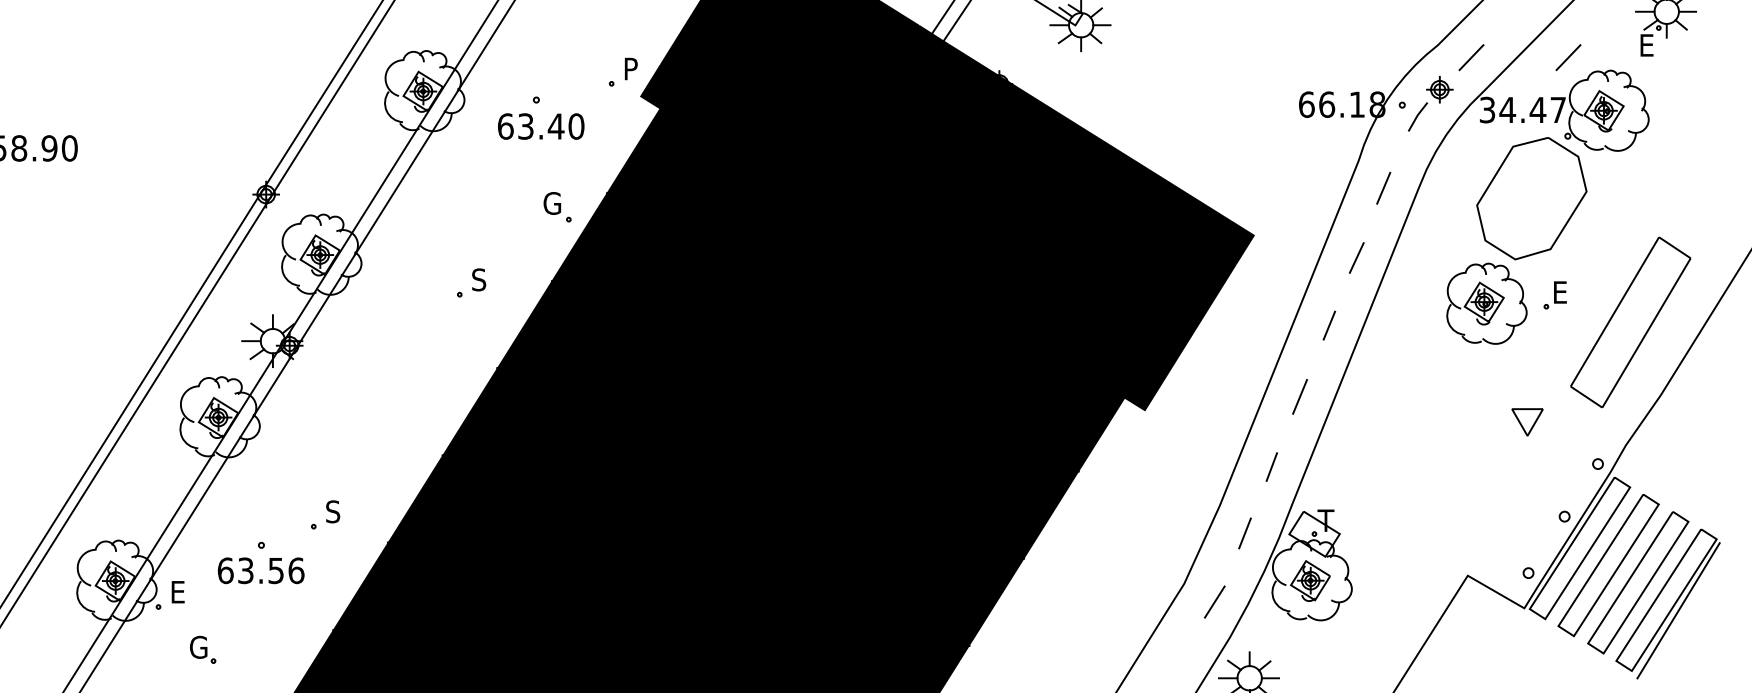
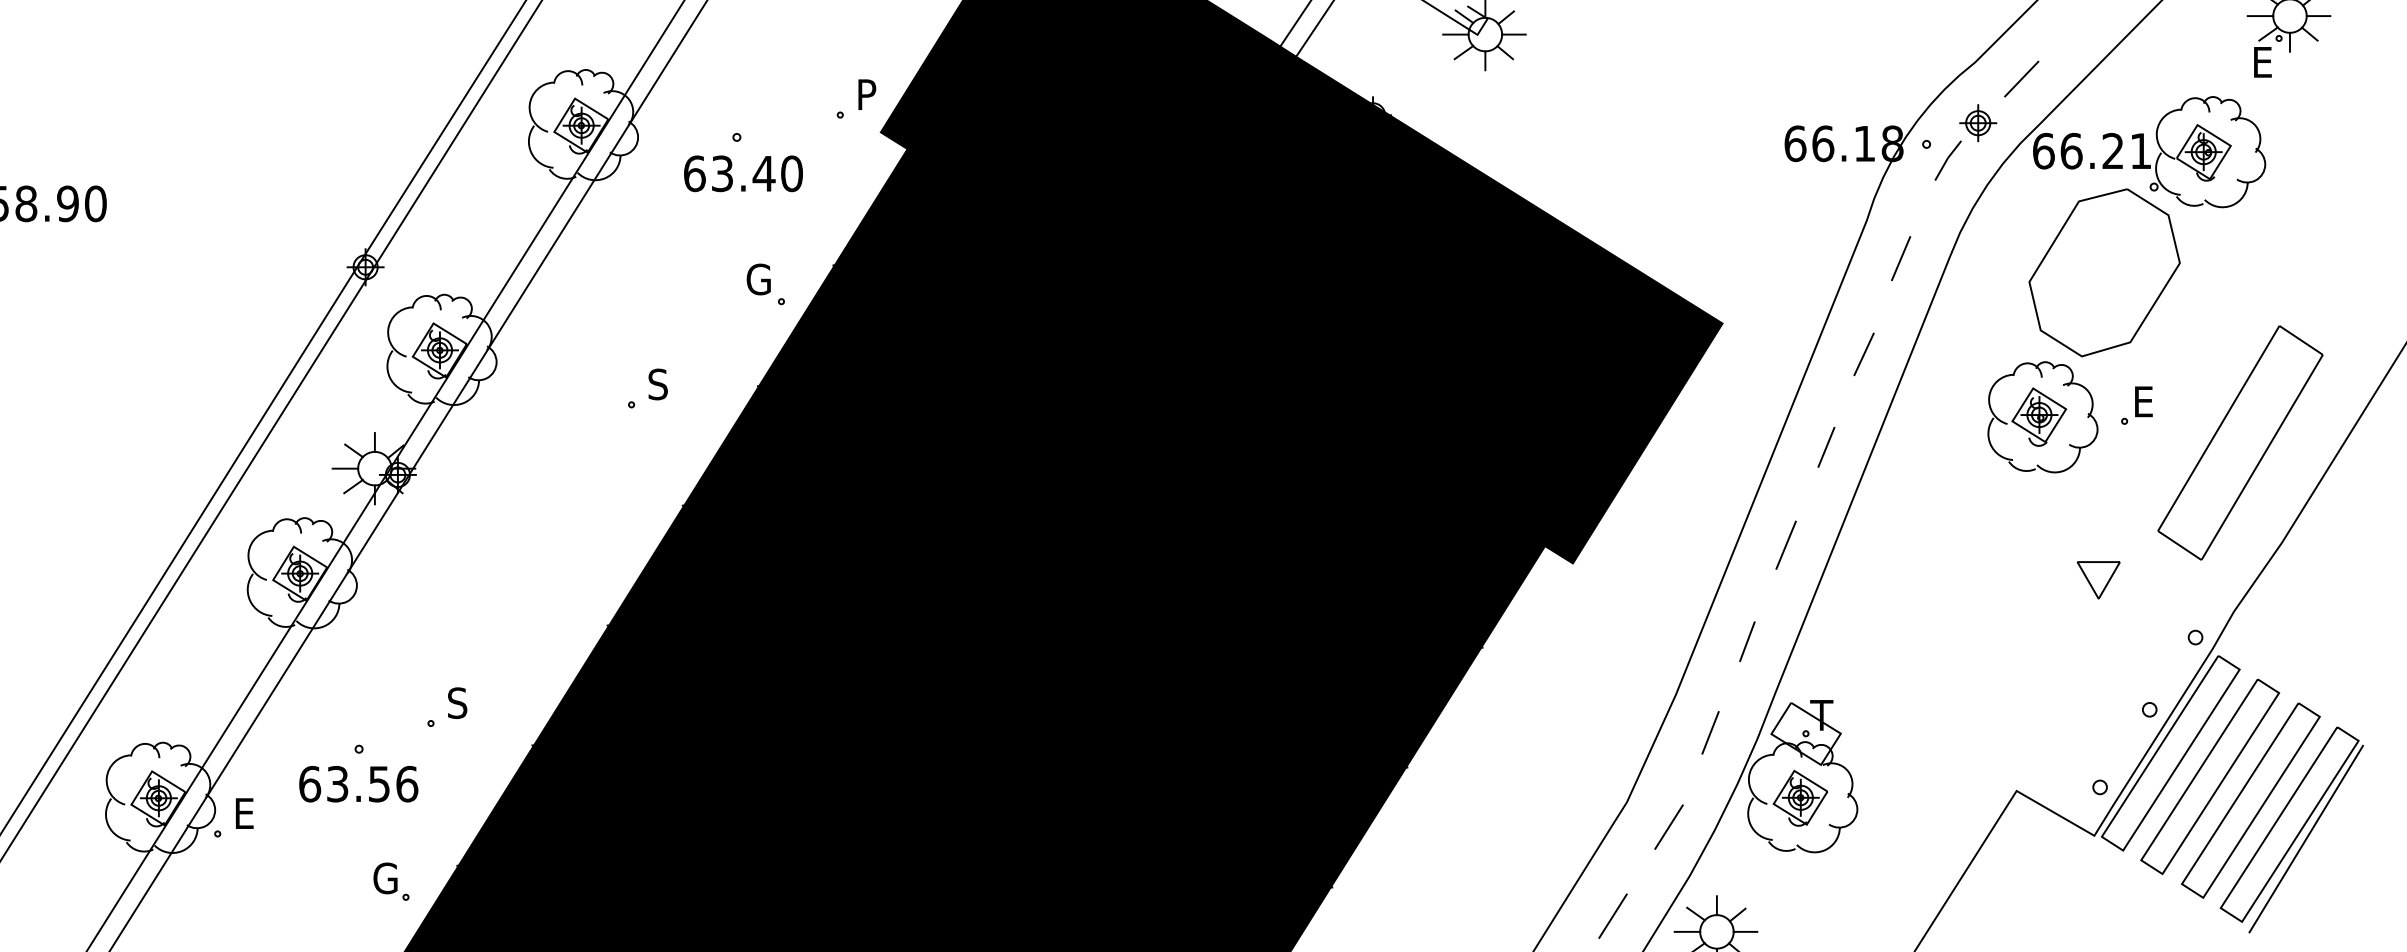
line: (1568, 57) -> (2154, 78), removed
text: (1522, 109) -> (2091, 150), 34.47 -> 66.21
part: (203, 649) -> (392, 881), moved
line: (1173, 666) -> (1612, 915), added

